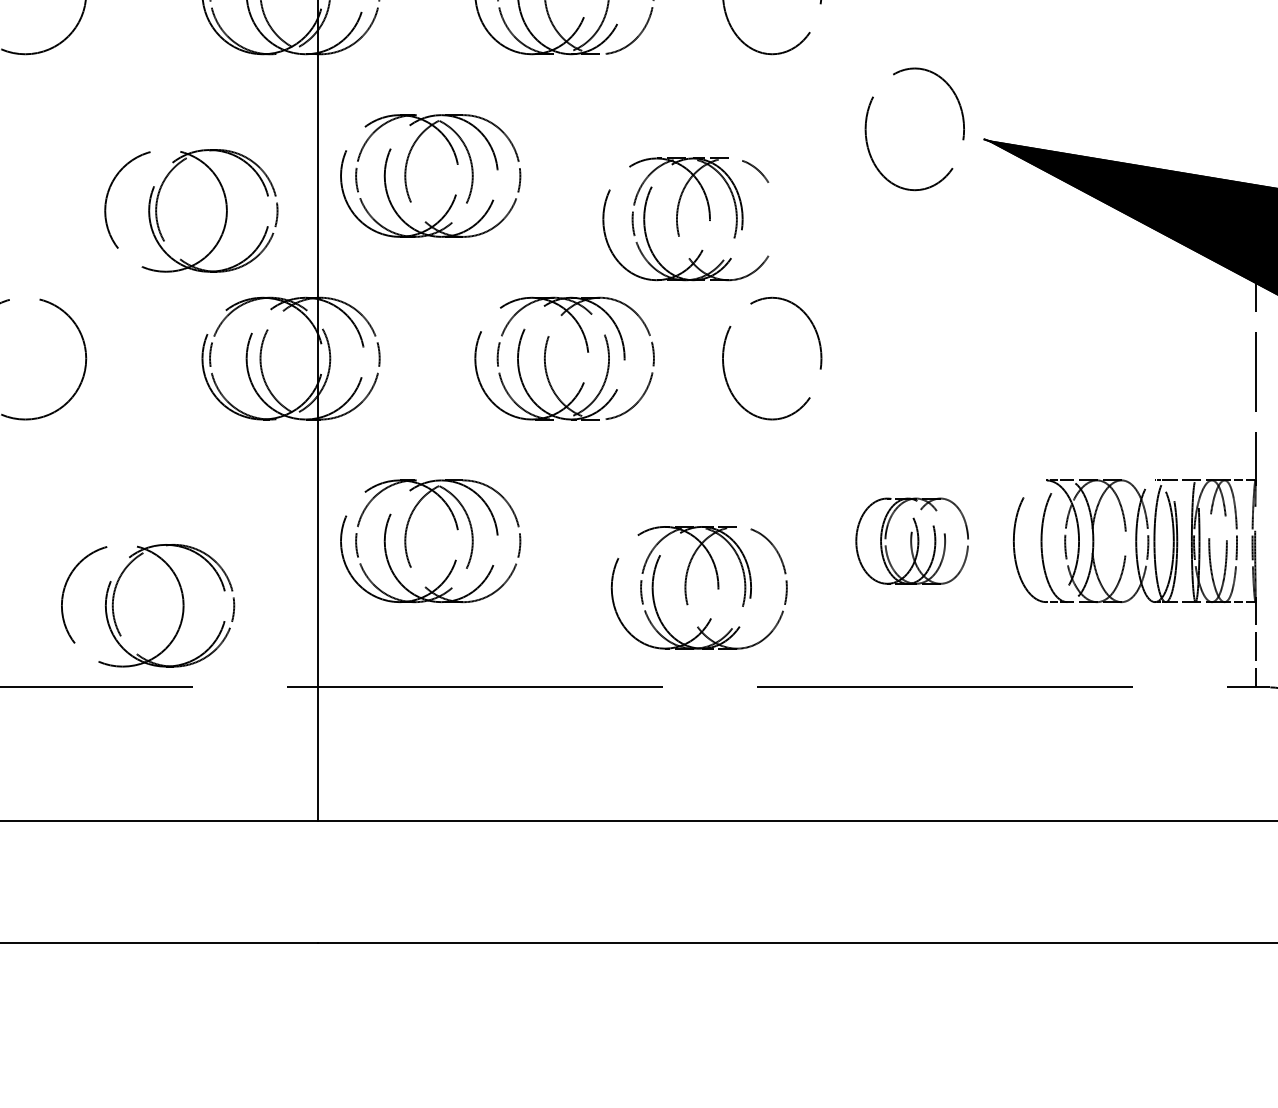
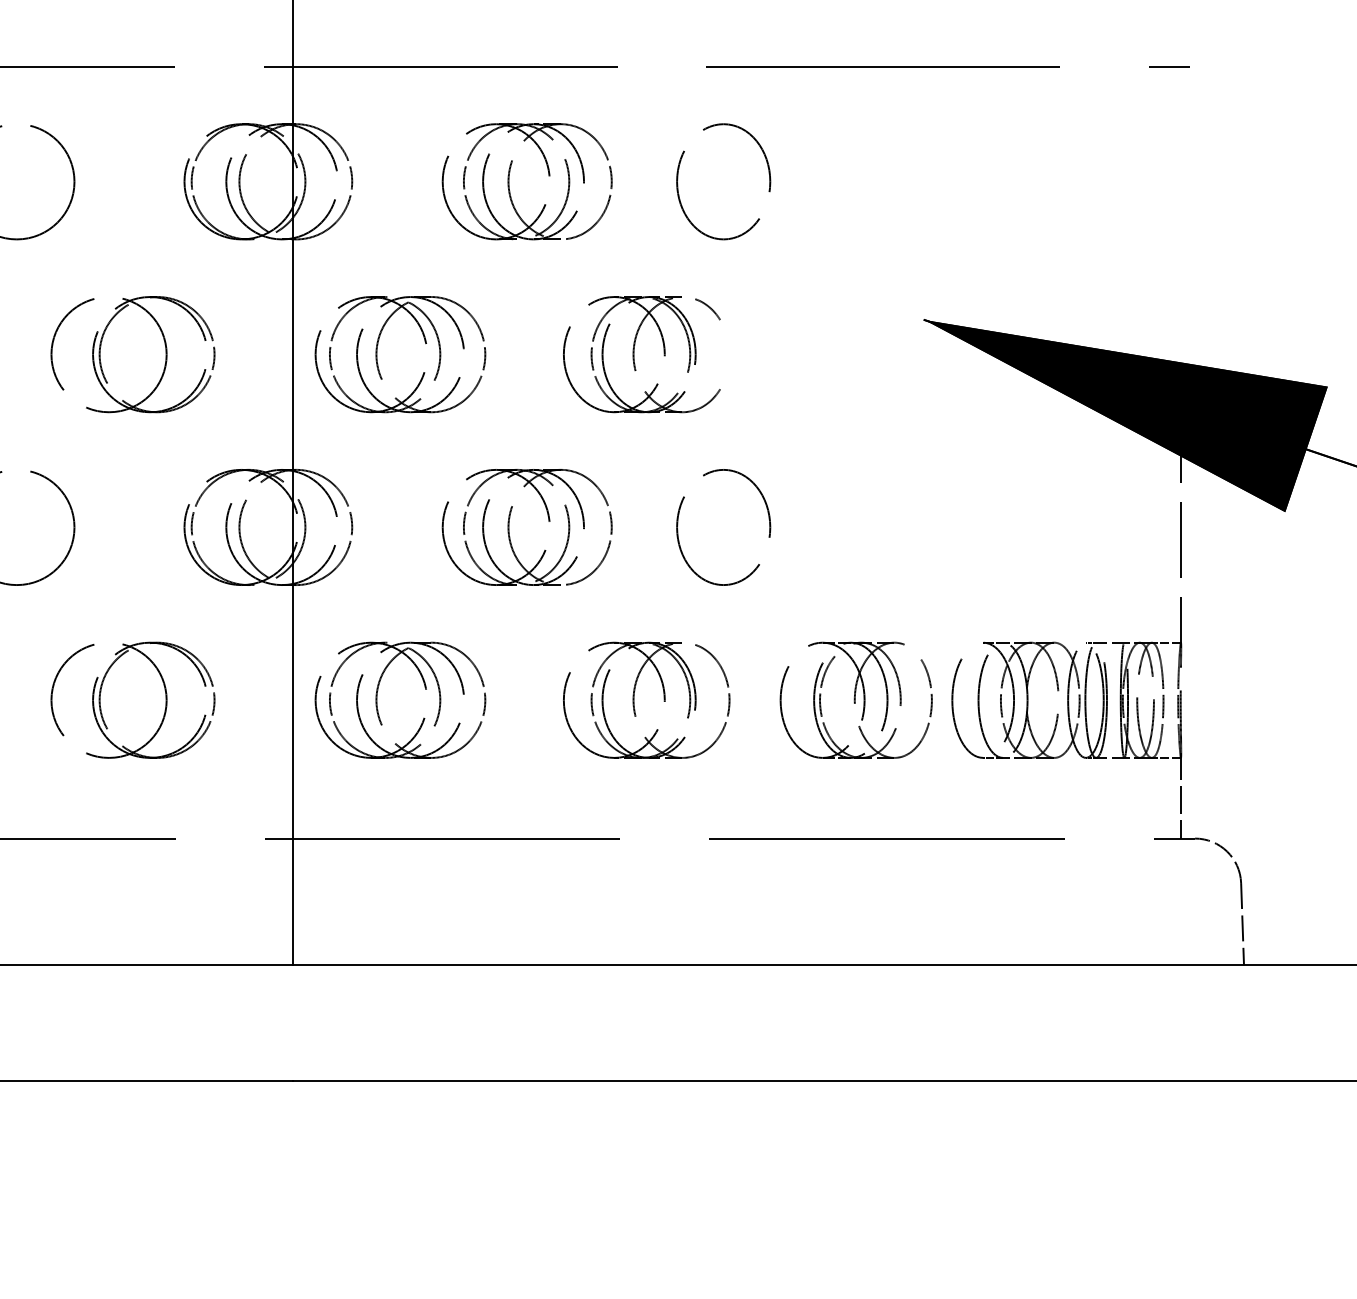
part: (867, 127) -> (813, 308), removed
part: (157, 210) -> (100, 354), moved
part: (677, 219) -> (634, 354), moved
part: (911, 540) -> (855, 699), size x1.43
part: (686, 586) -> (634, 699), moved
part: (114, 597) -> (101, 692), moved

